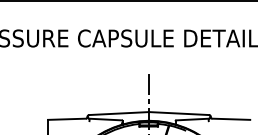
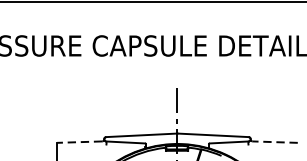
line: (66, 119) -> (79, 142), solid -> dashed
line: (231, 119) -> (275, 142), solid -> dashed

